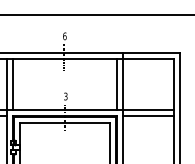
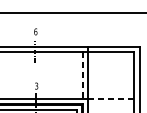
line: (116, 84) -> (82, 75), solid -> dashed
line: (148, 110) -> (111, 98), solid -> dashed
line: (148, 116) -> (111, 104), removed

